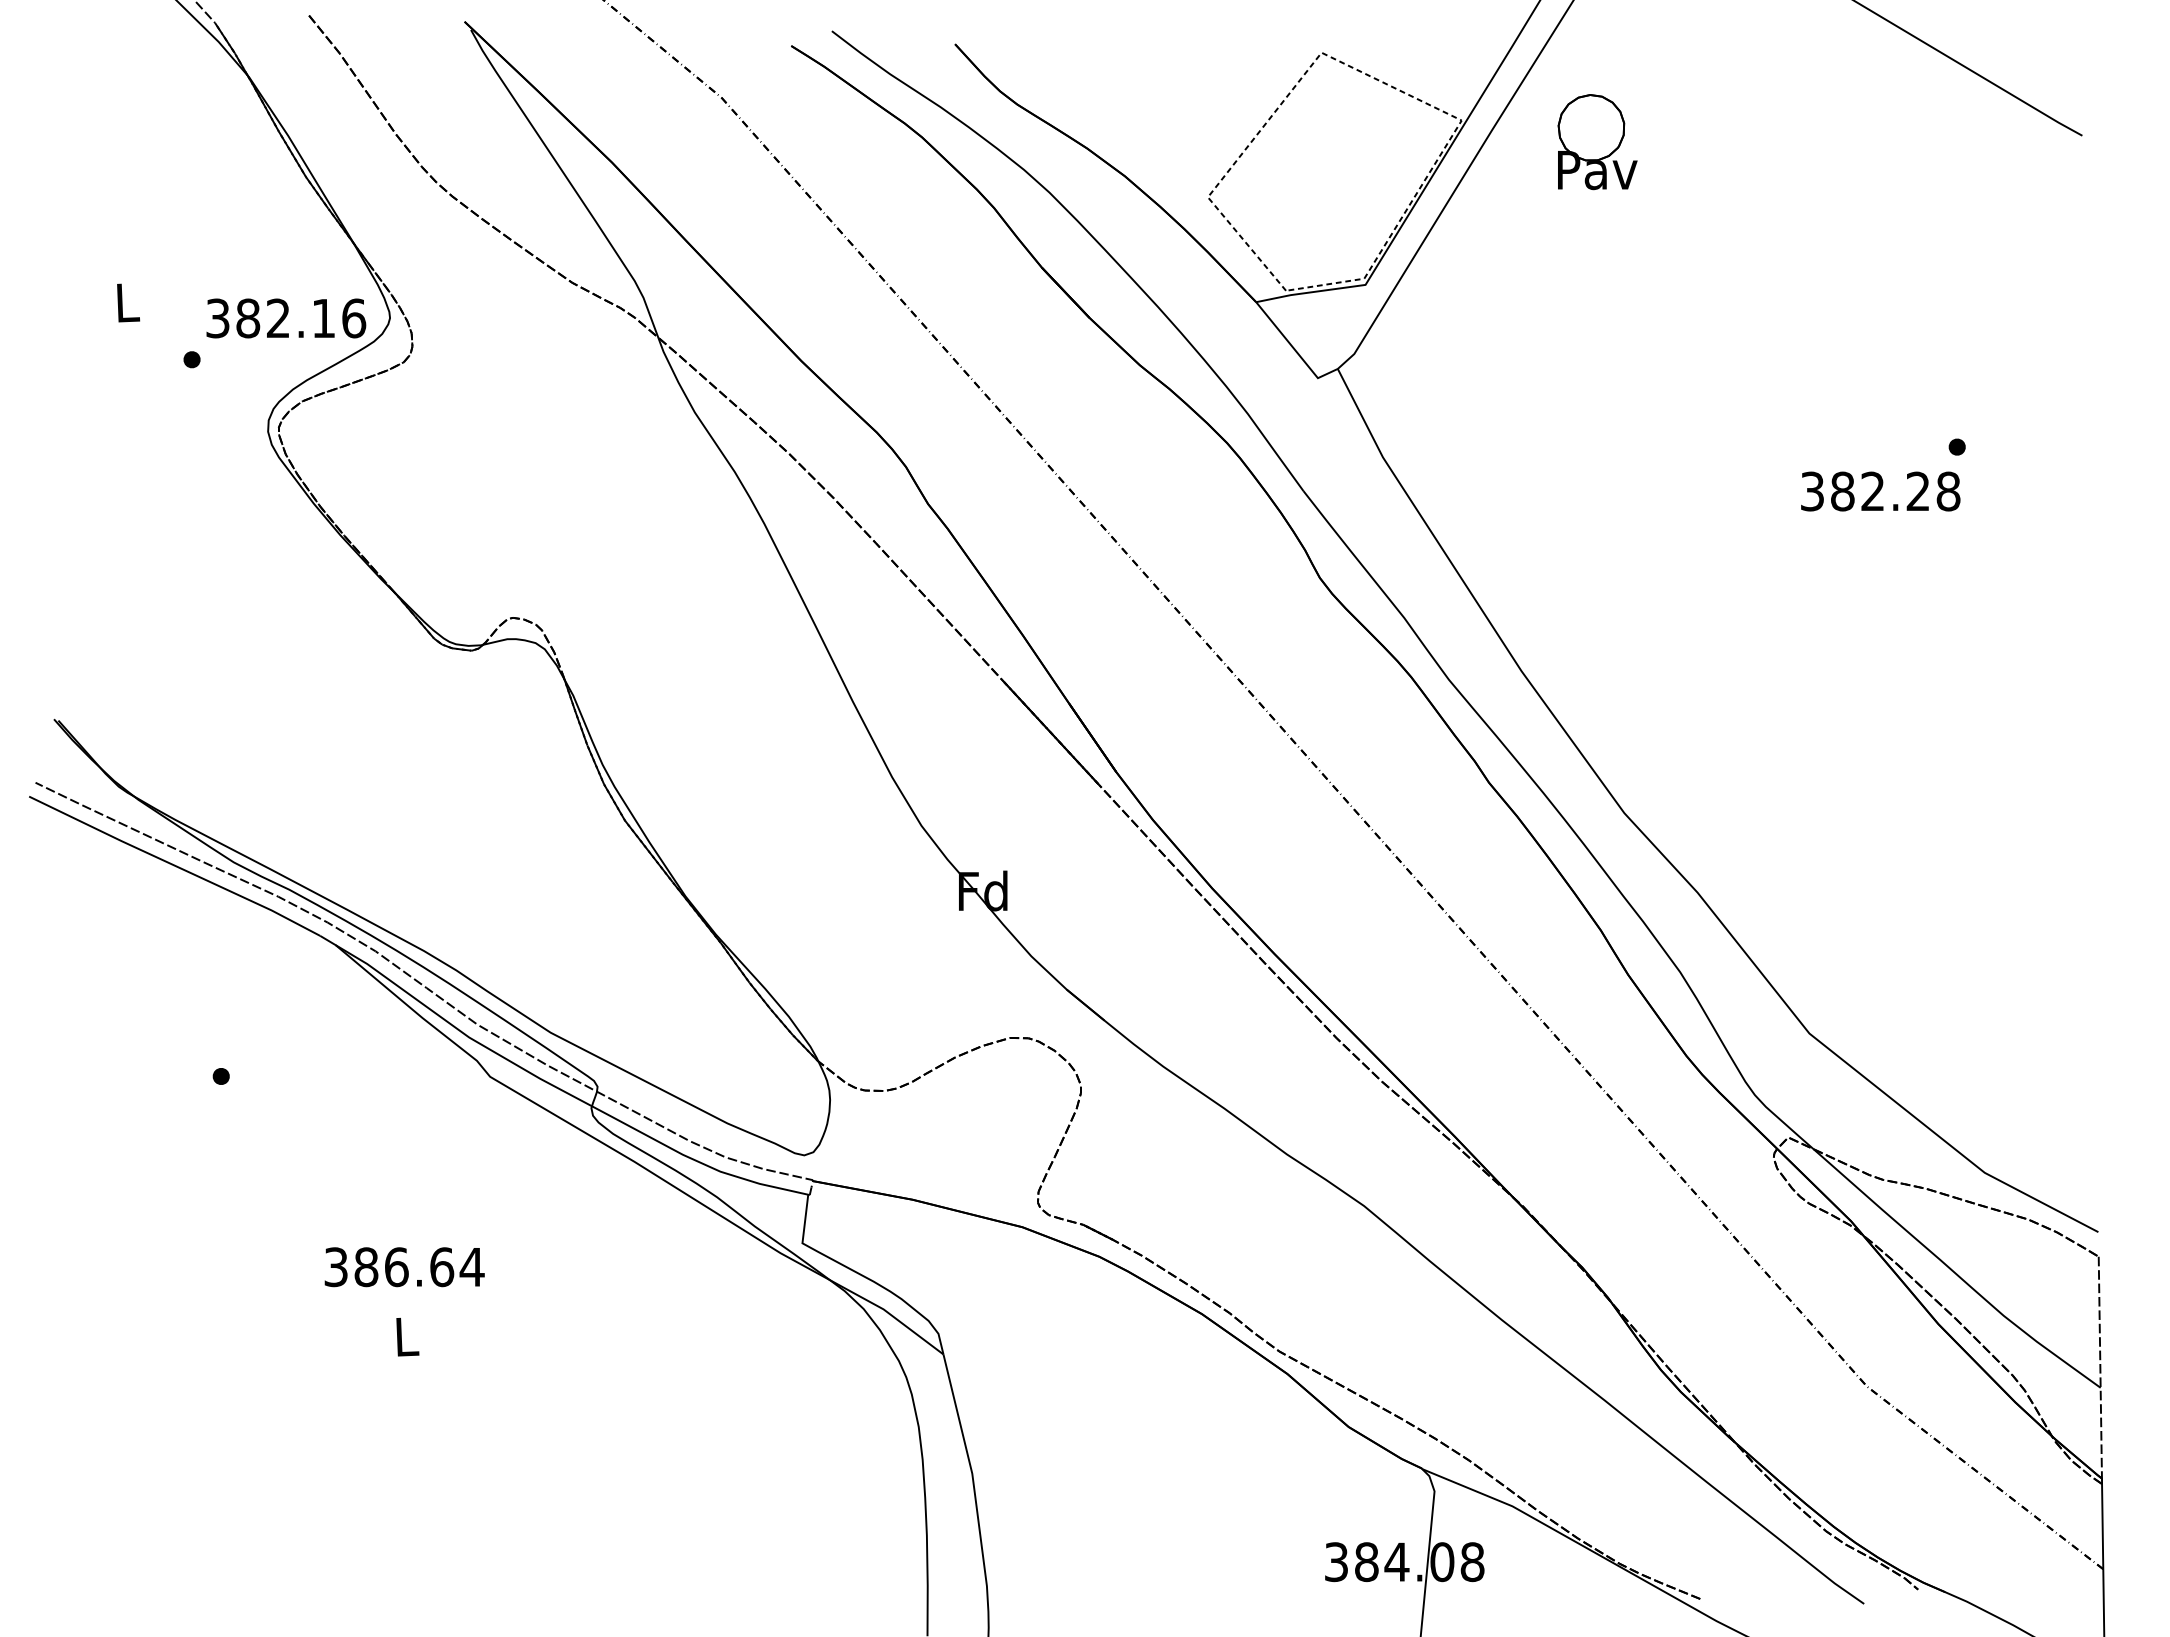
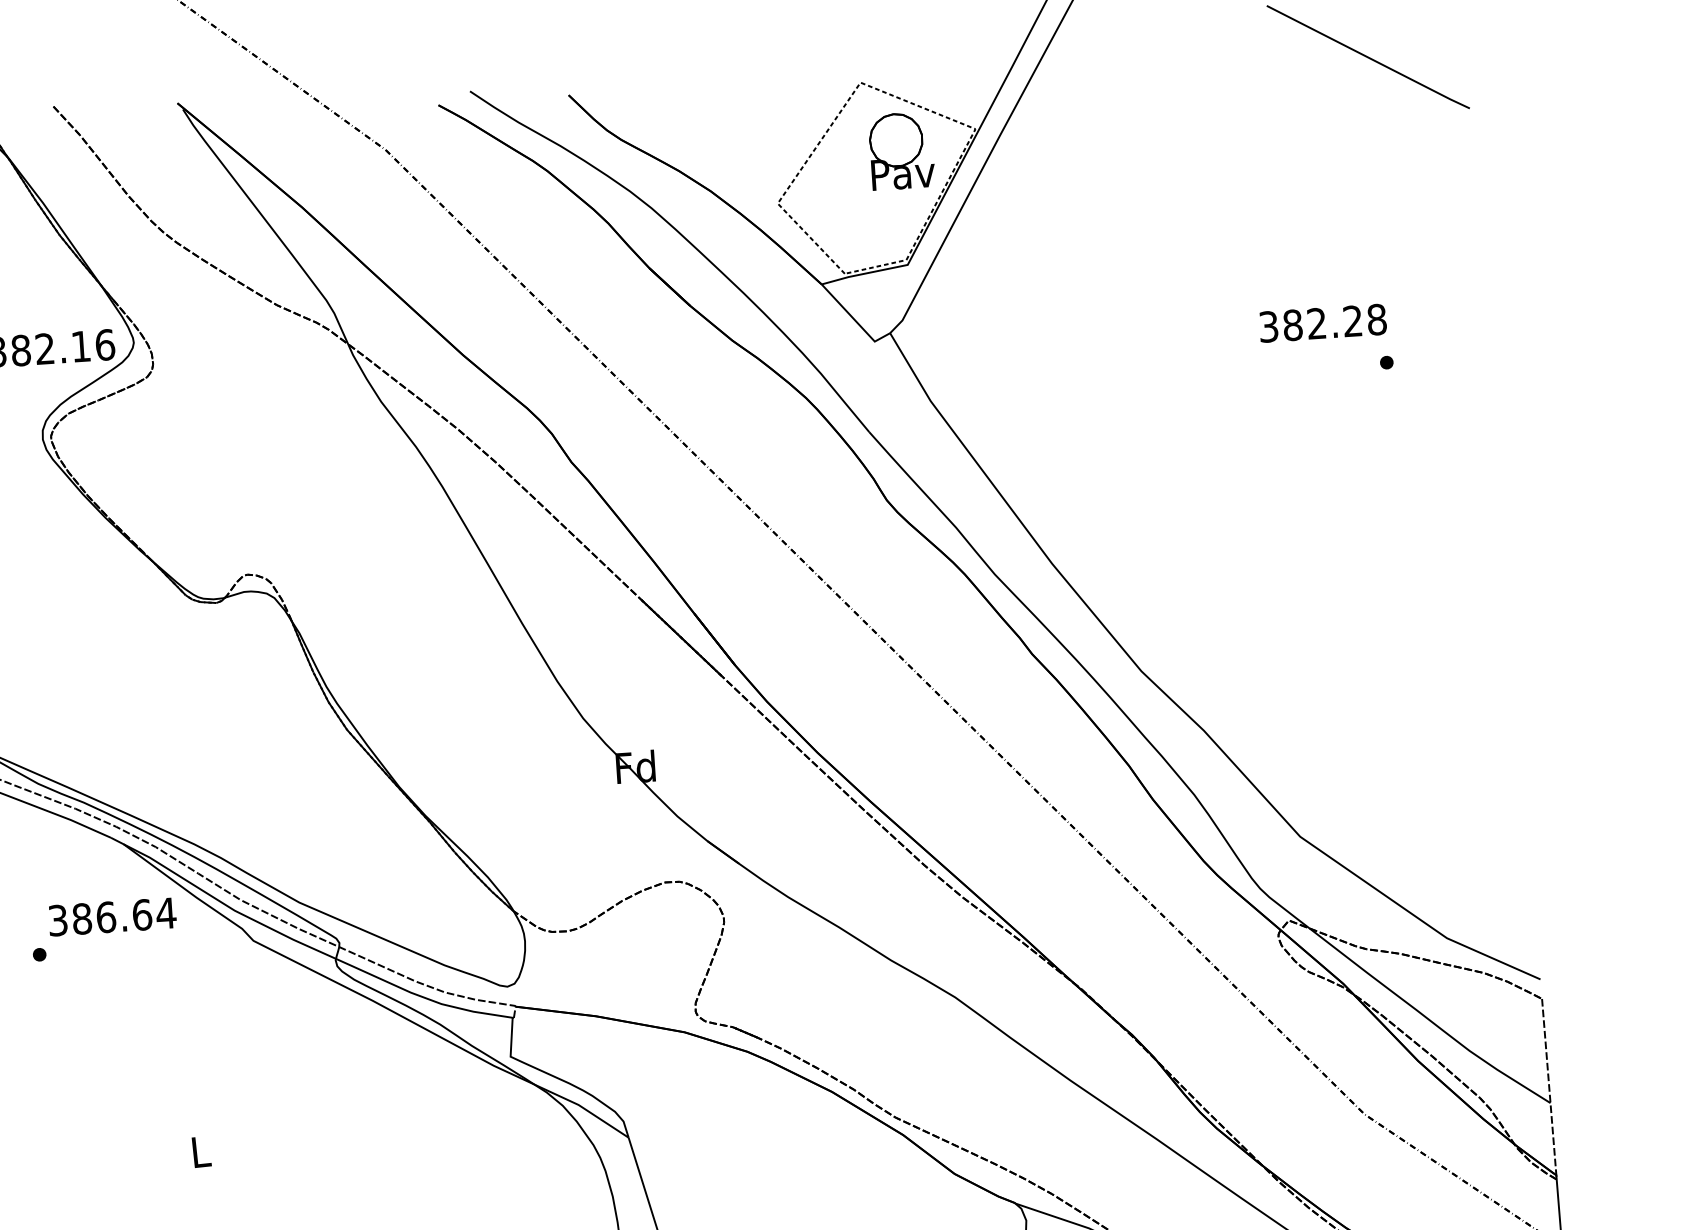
part: (1597, 142) -> (901, 151), moved
text: (1880, 491) -> (1322, 323), moved
text: (404, 1267) -> (112, 917), moved

